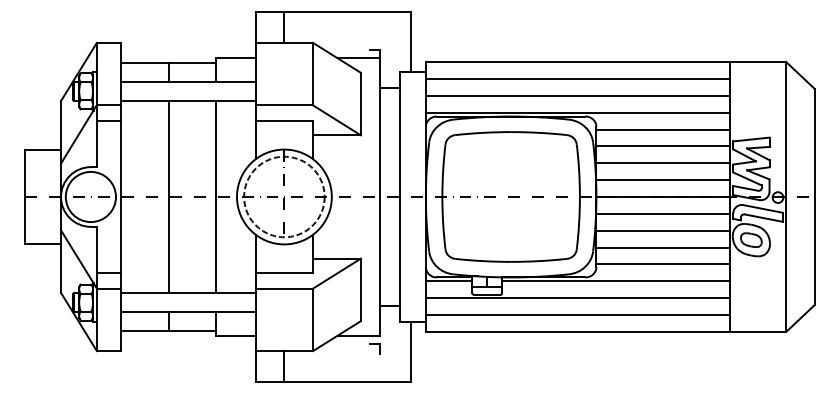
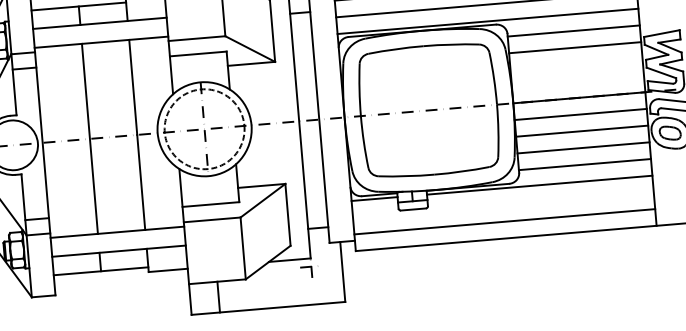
line: (662, 163) -> (575, 64), removed
line: (662, 180) -> (577, 81), removed
line: (577, 298) -> (503, 205), removed

